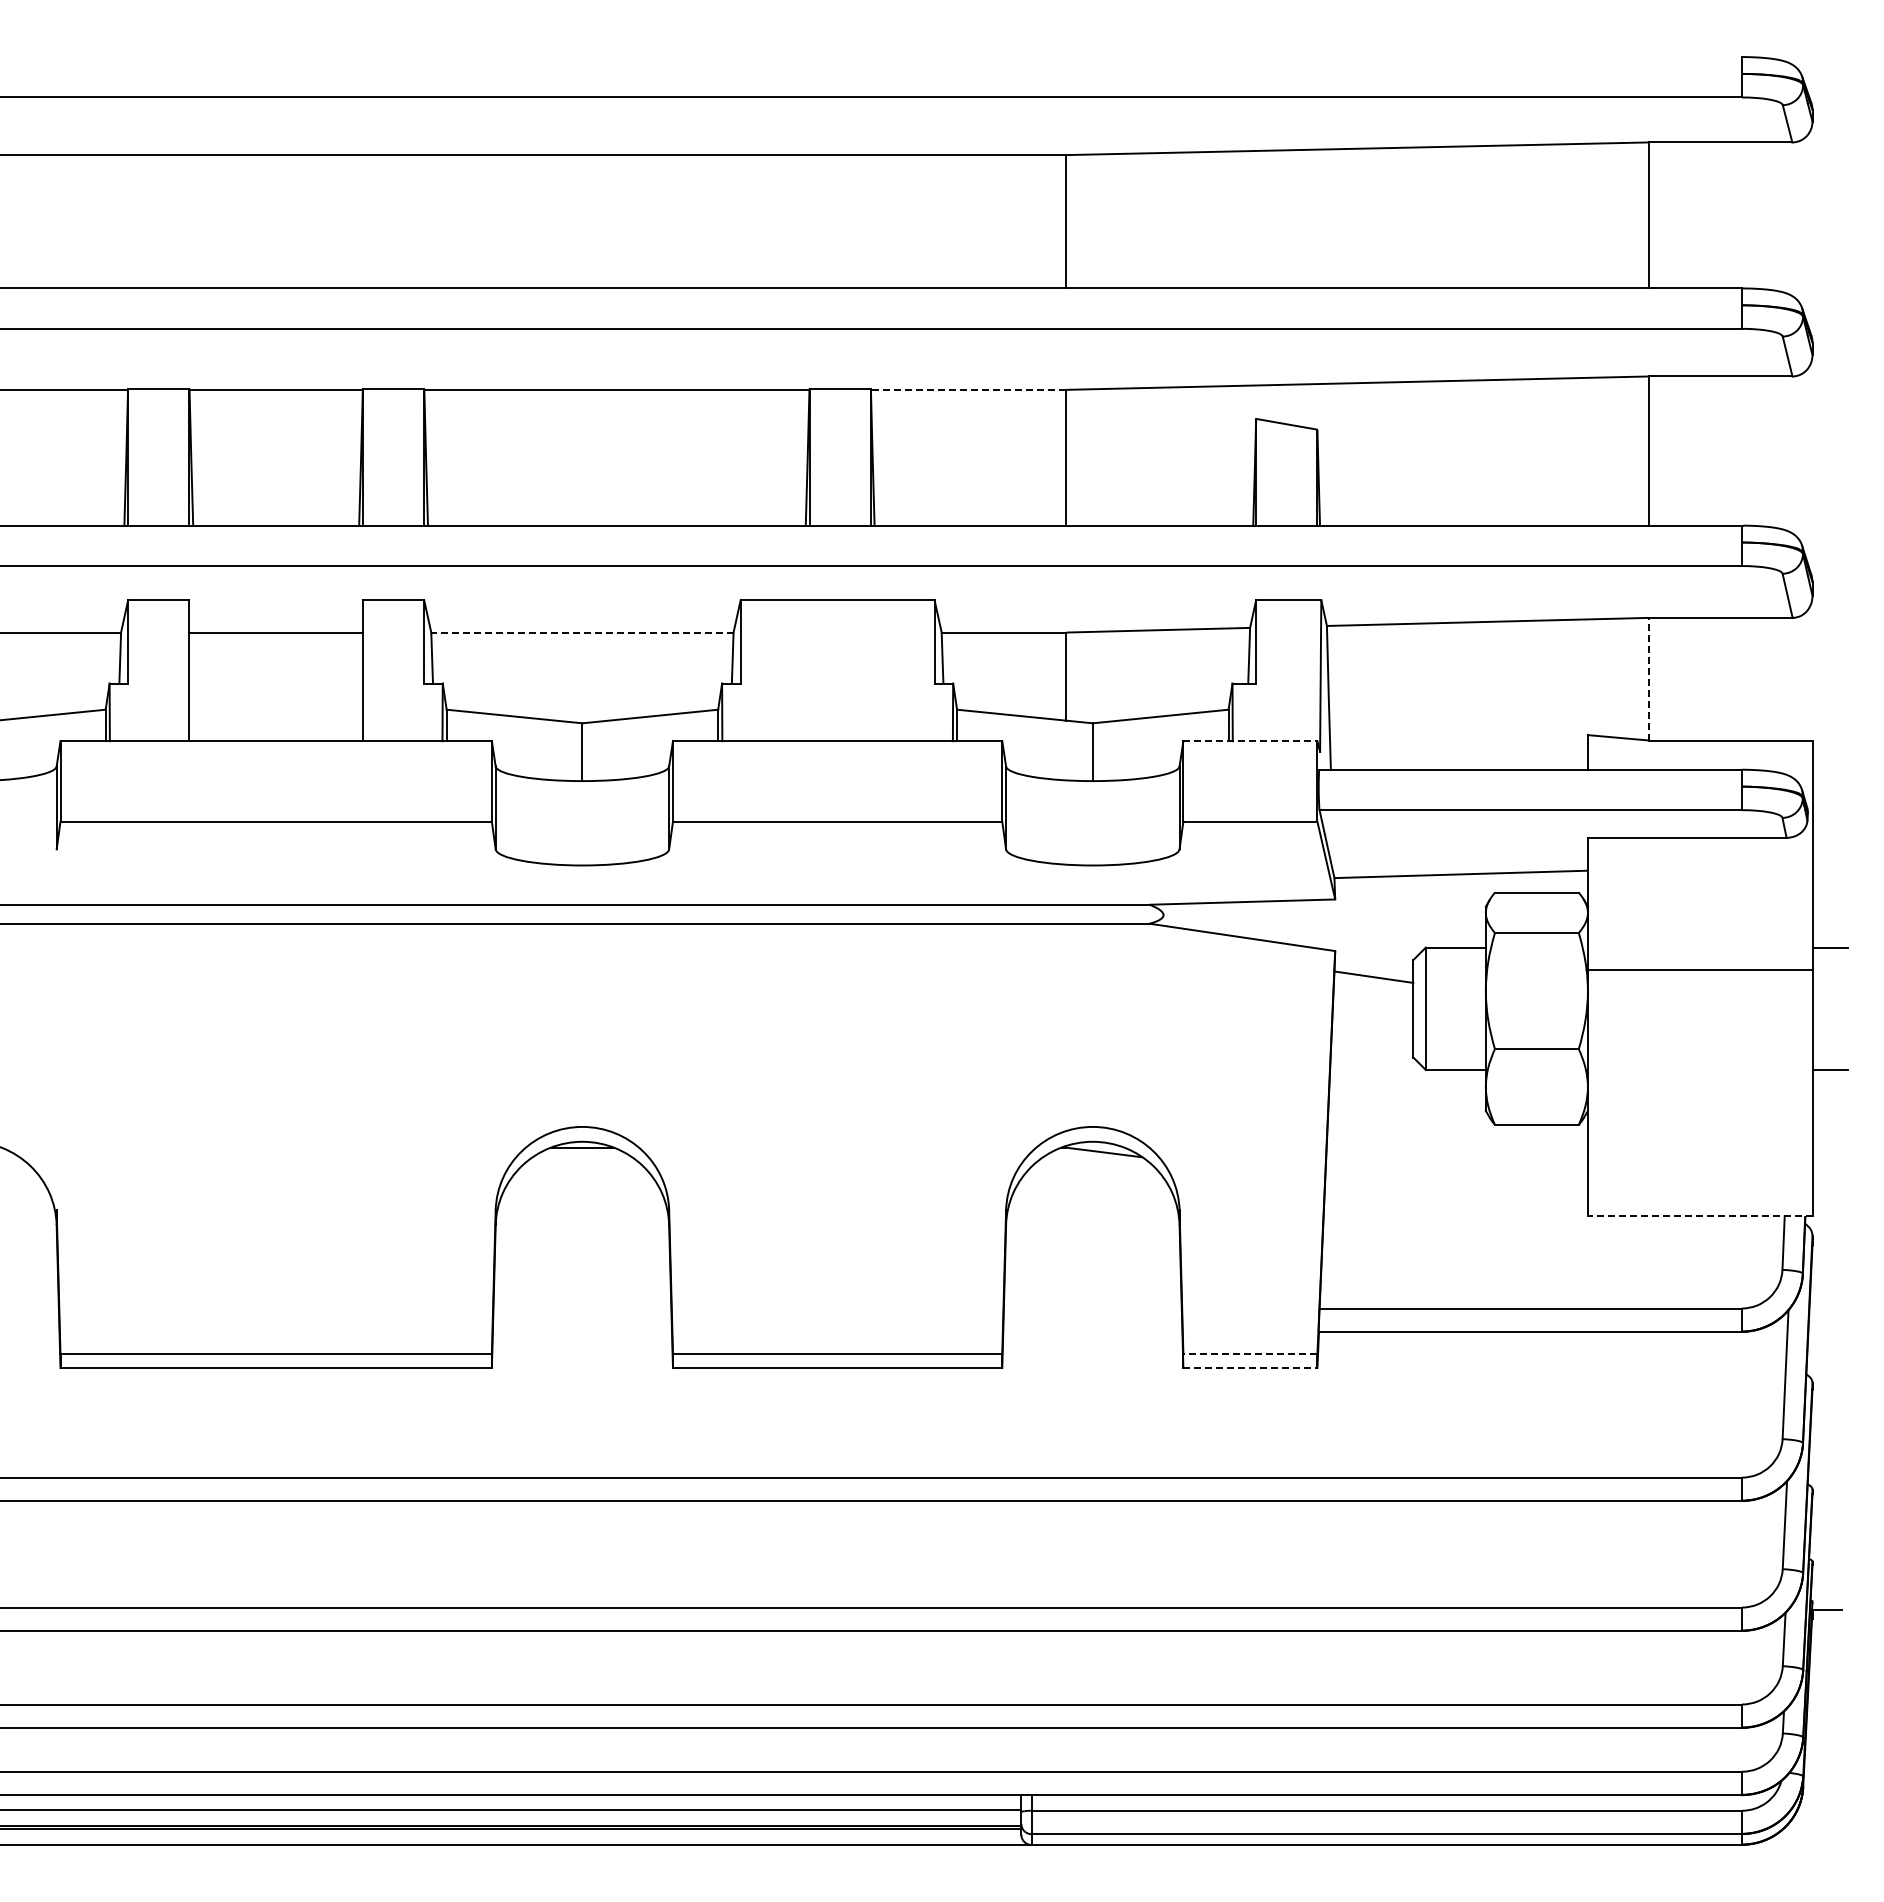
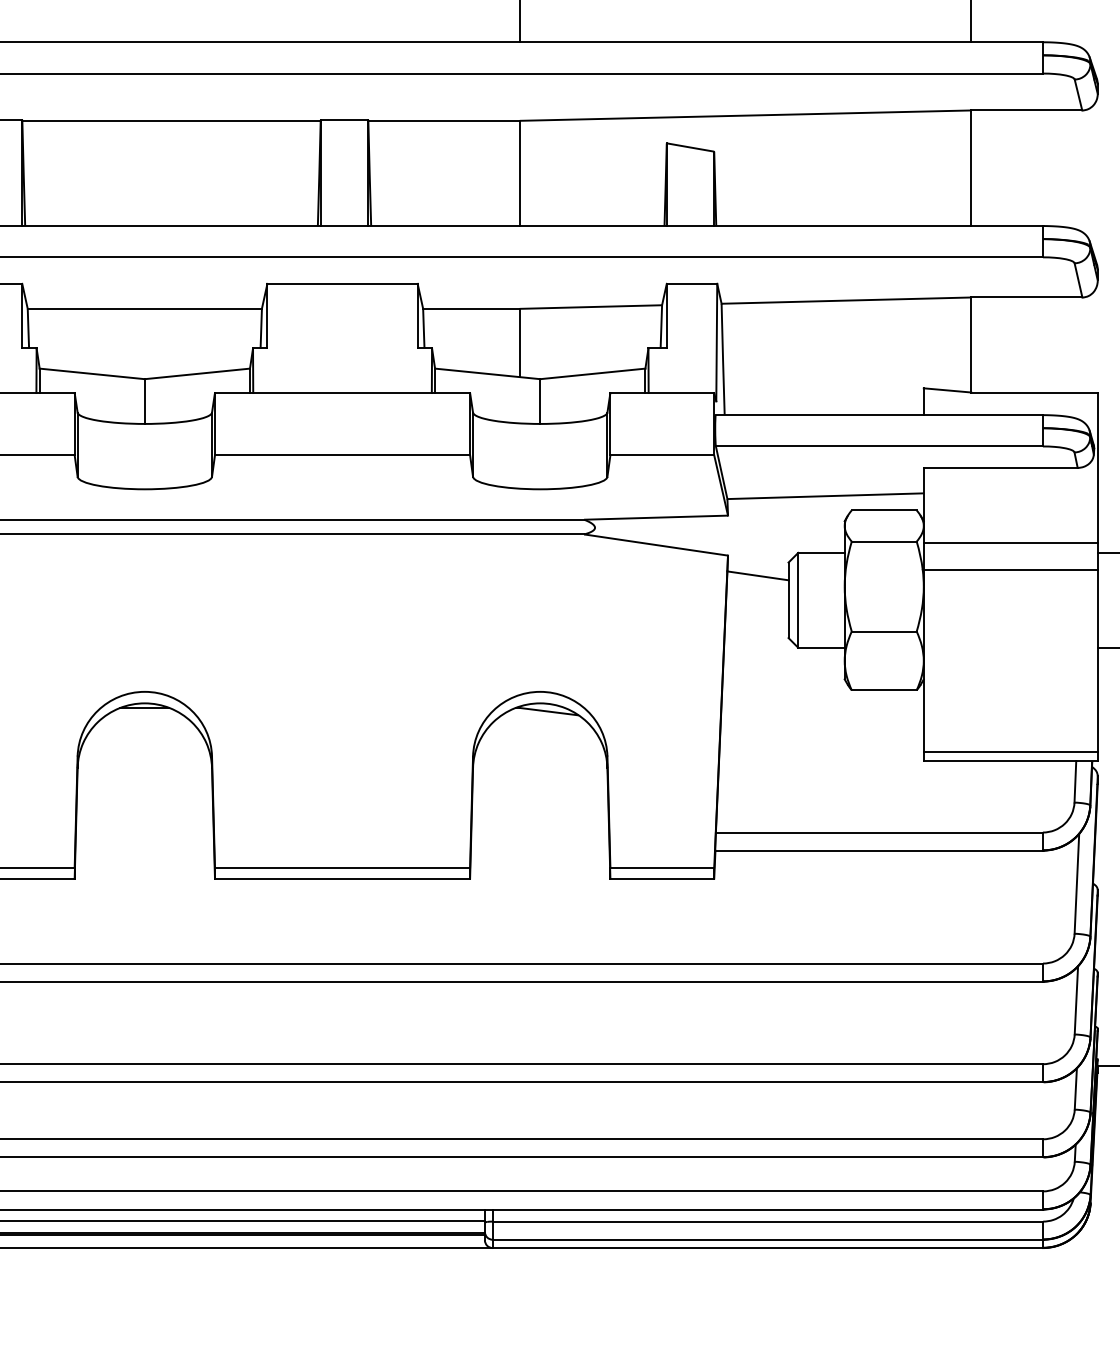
line: (968, 389) -> (443, 120), dashed -> solid
line: (581, 632) -> (144, 308), dashed -> solid
line: (1649, 678) -> (971, 344), dashed -> solid
line: (1250, 741) -> (662, 393), dashed -> solid
line: (1699, 934) -> (1010, 542), added
line: (1699, 1205) -> (1010, 752), added
line: (1699, 1216) -> (1010, 761), dashed -> solid
line: (1249, 1353) -> (661, 867), dashed -> solid
line: (1250, 1367) -> (662, 878), dashed -> solid

